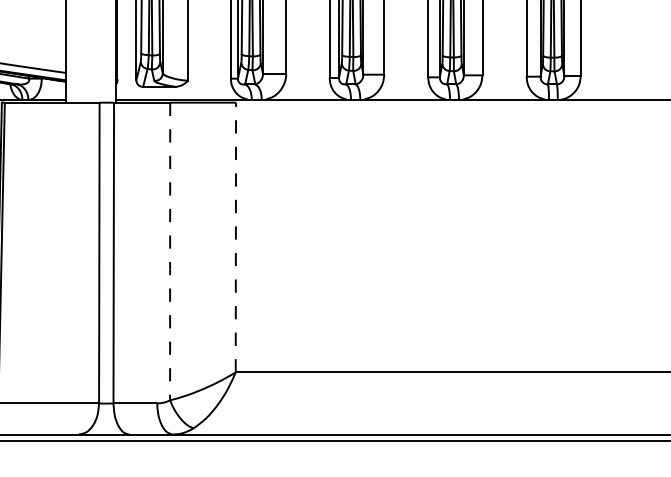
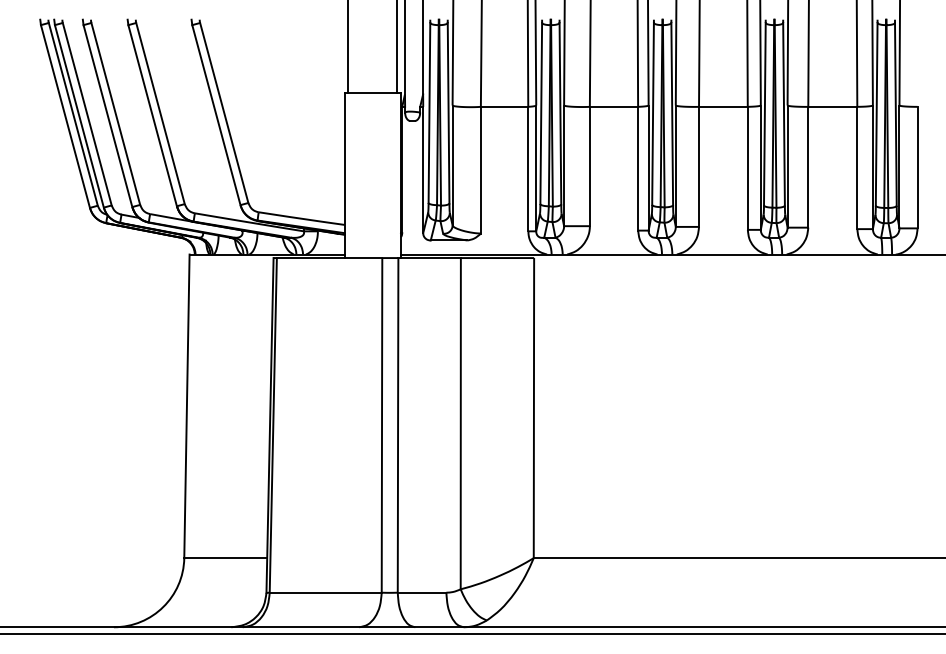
line: (235, 236) -> (533, 407), dashed -> solid
line: (169, 252) -> (460, 424), dashed -> solid

